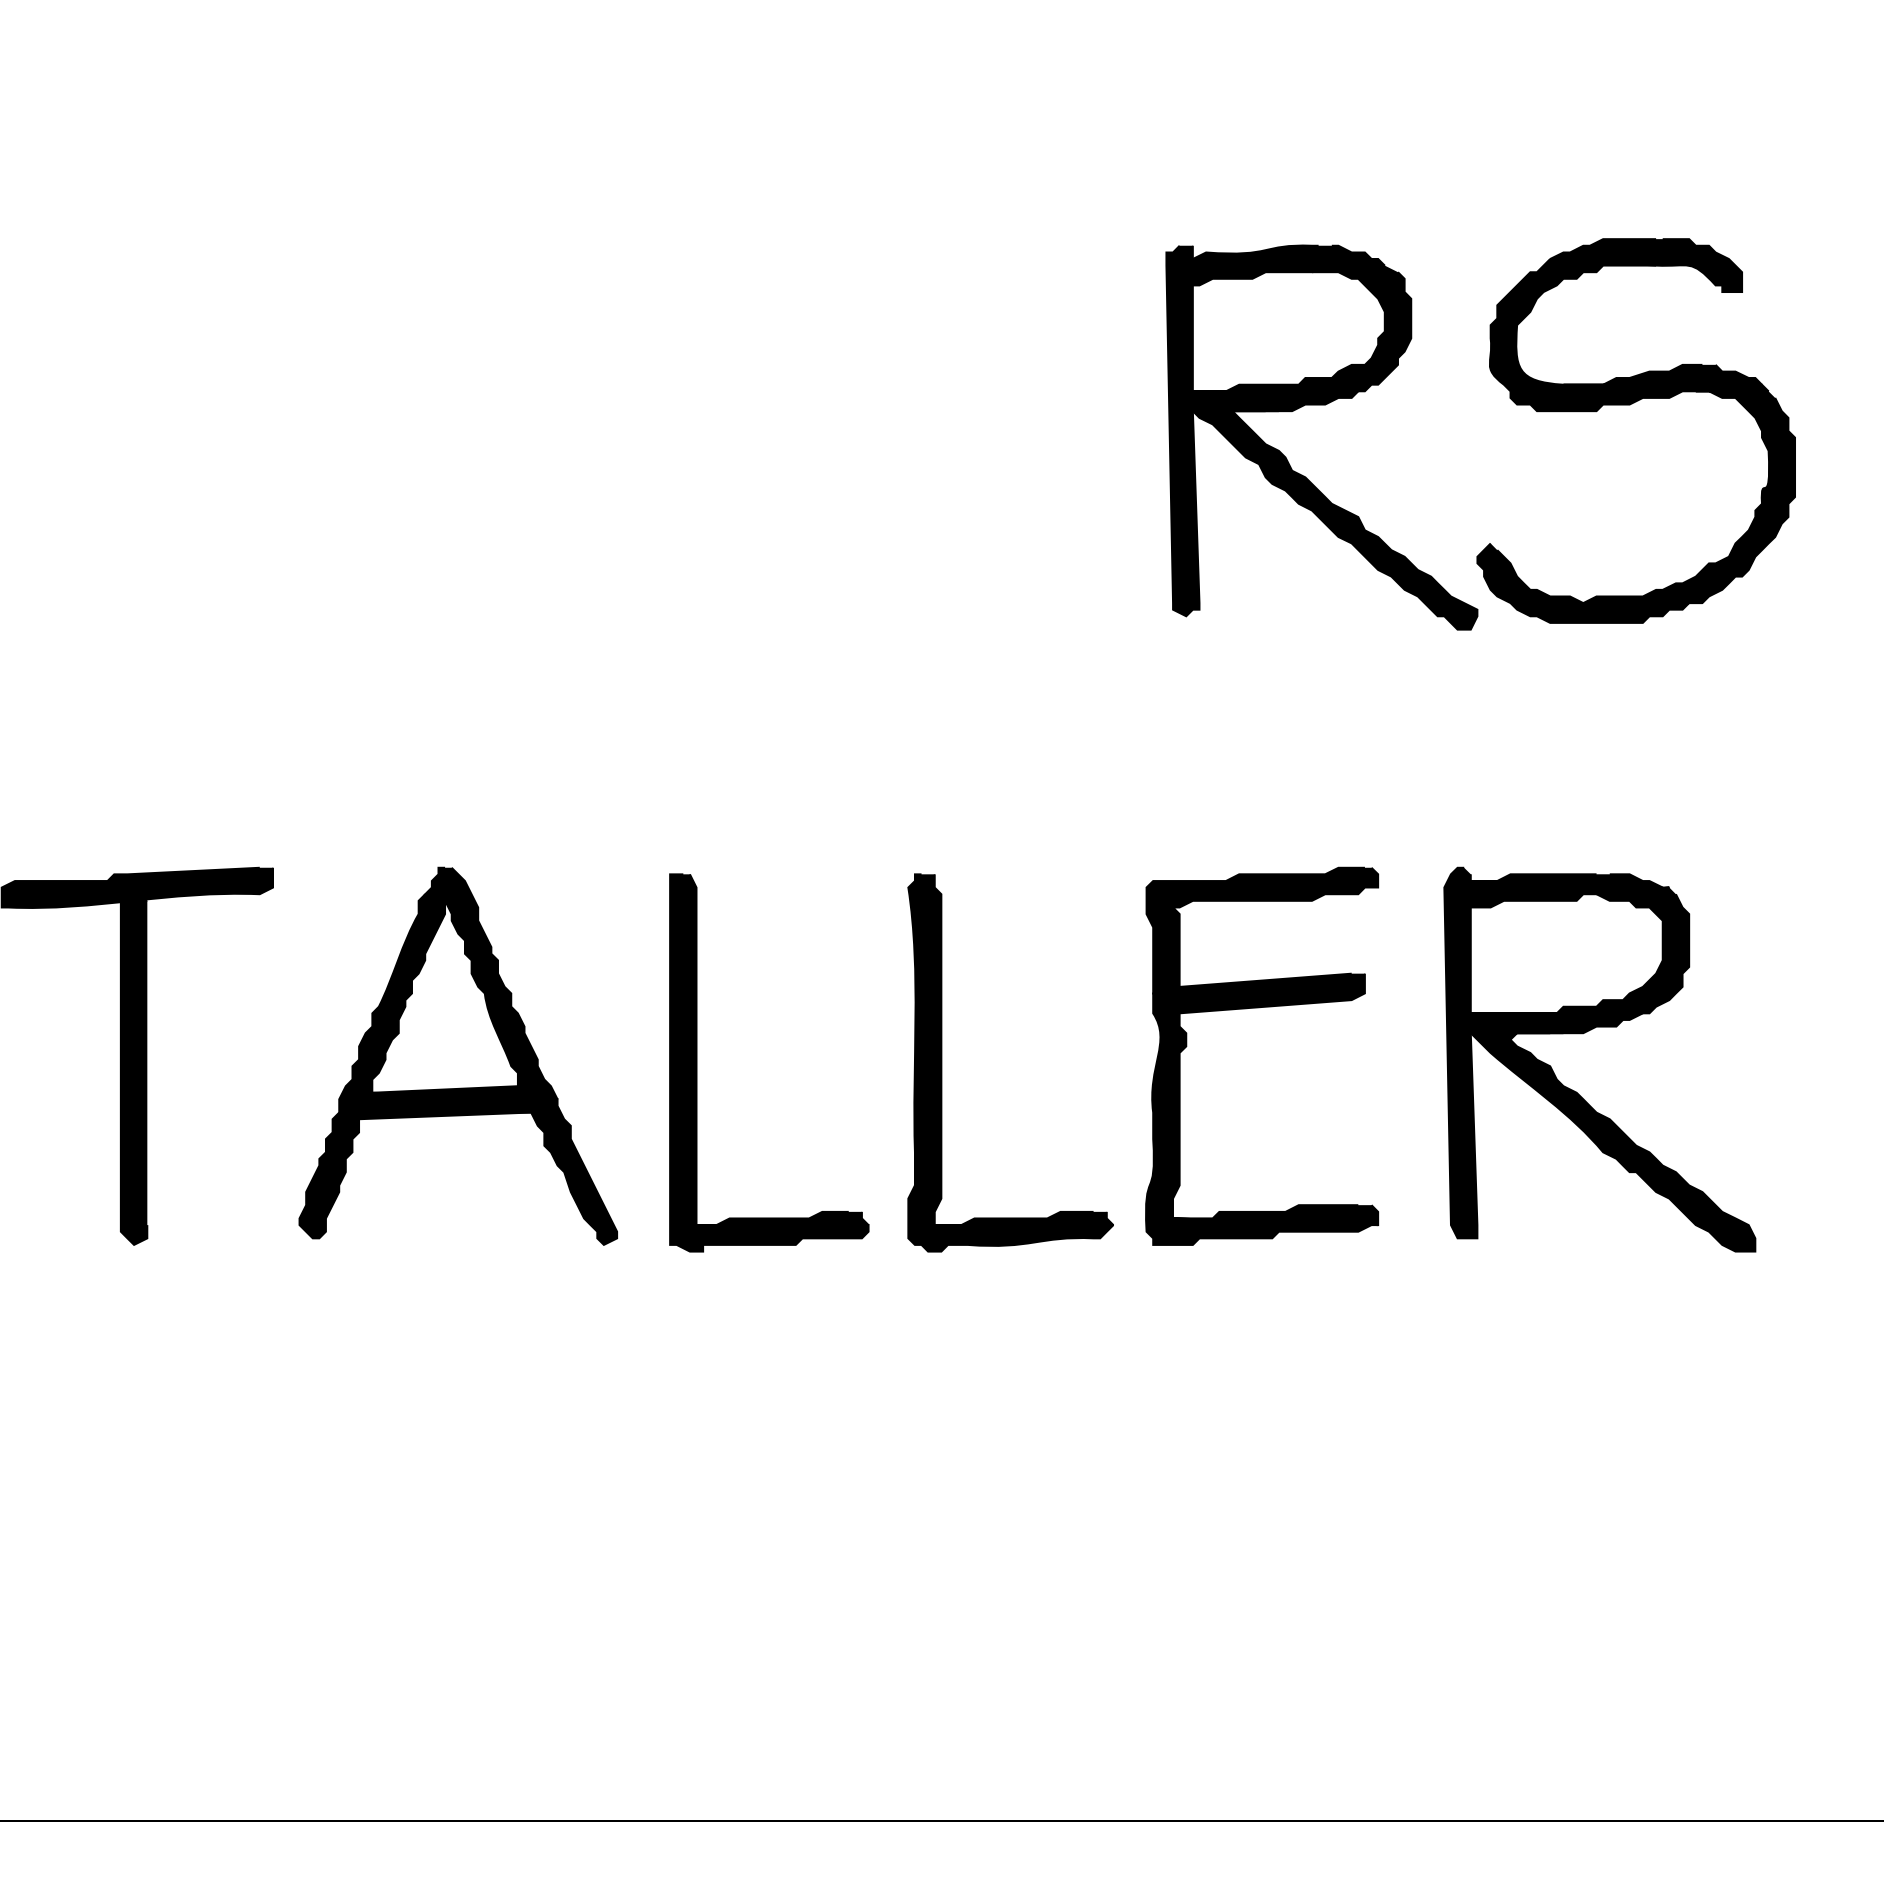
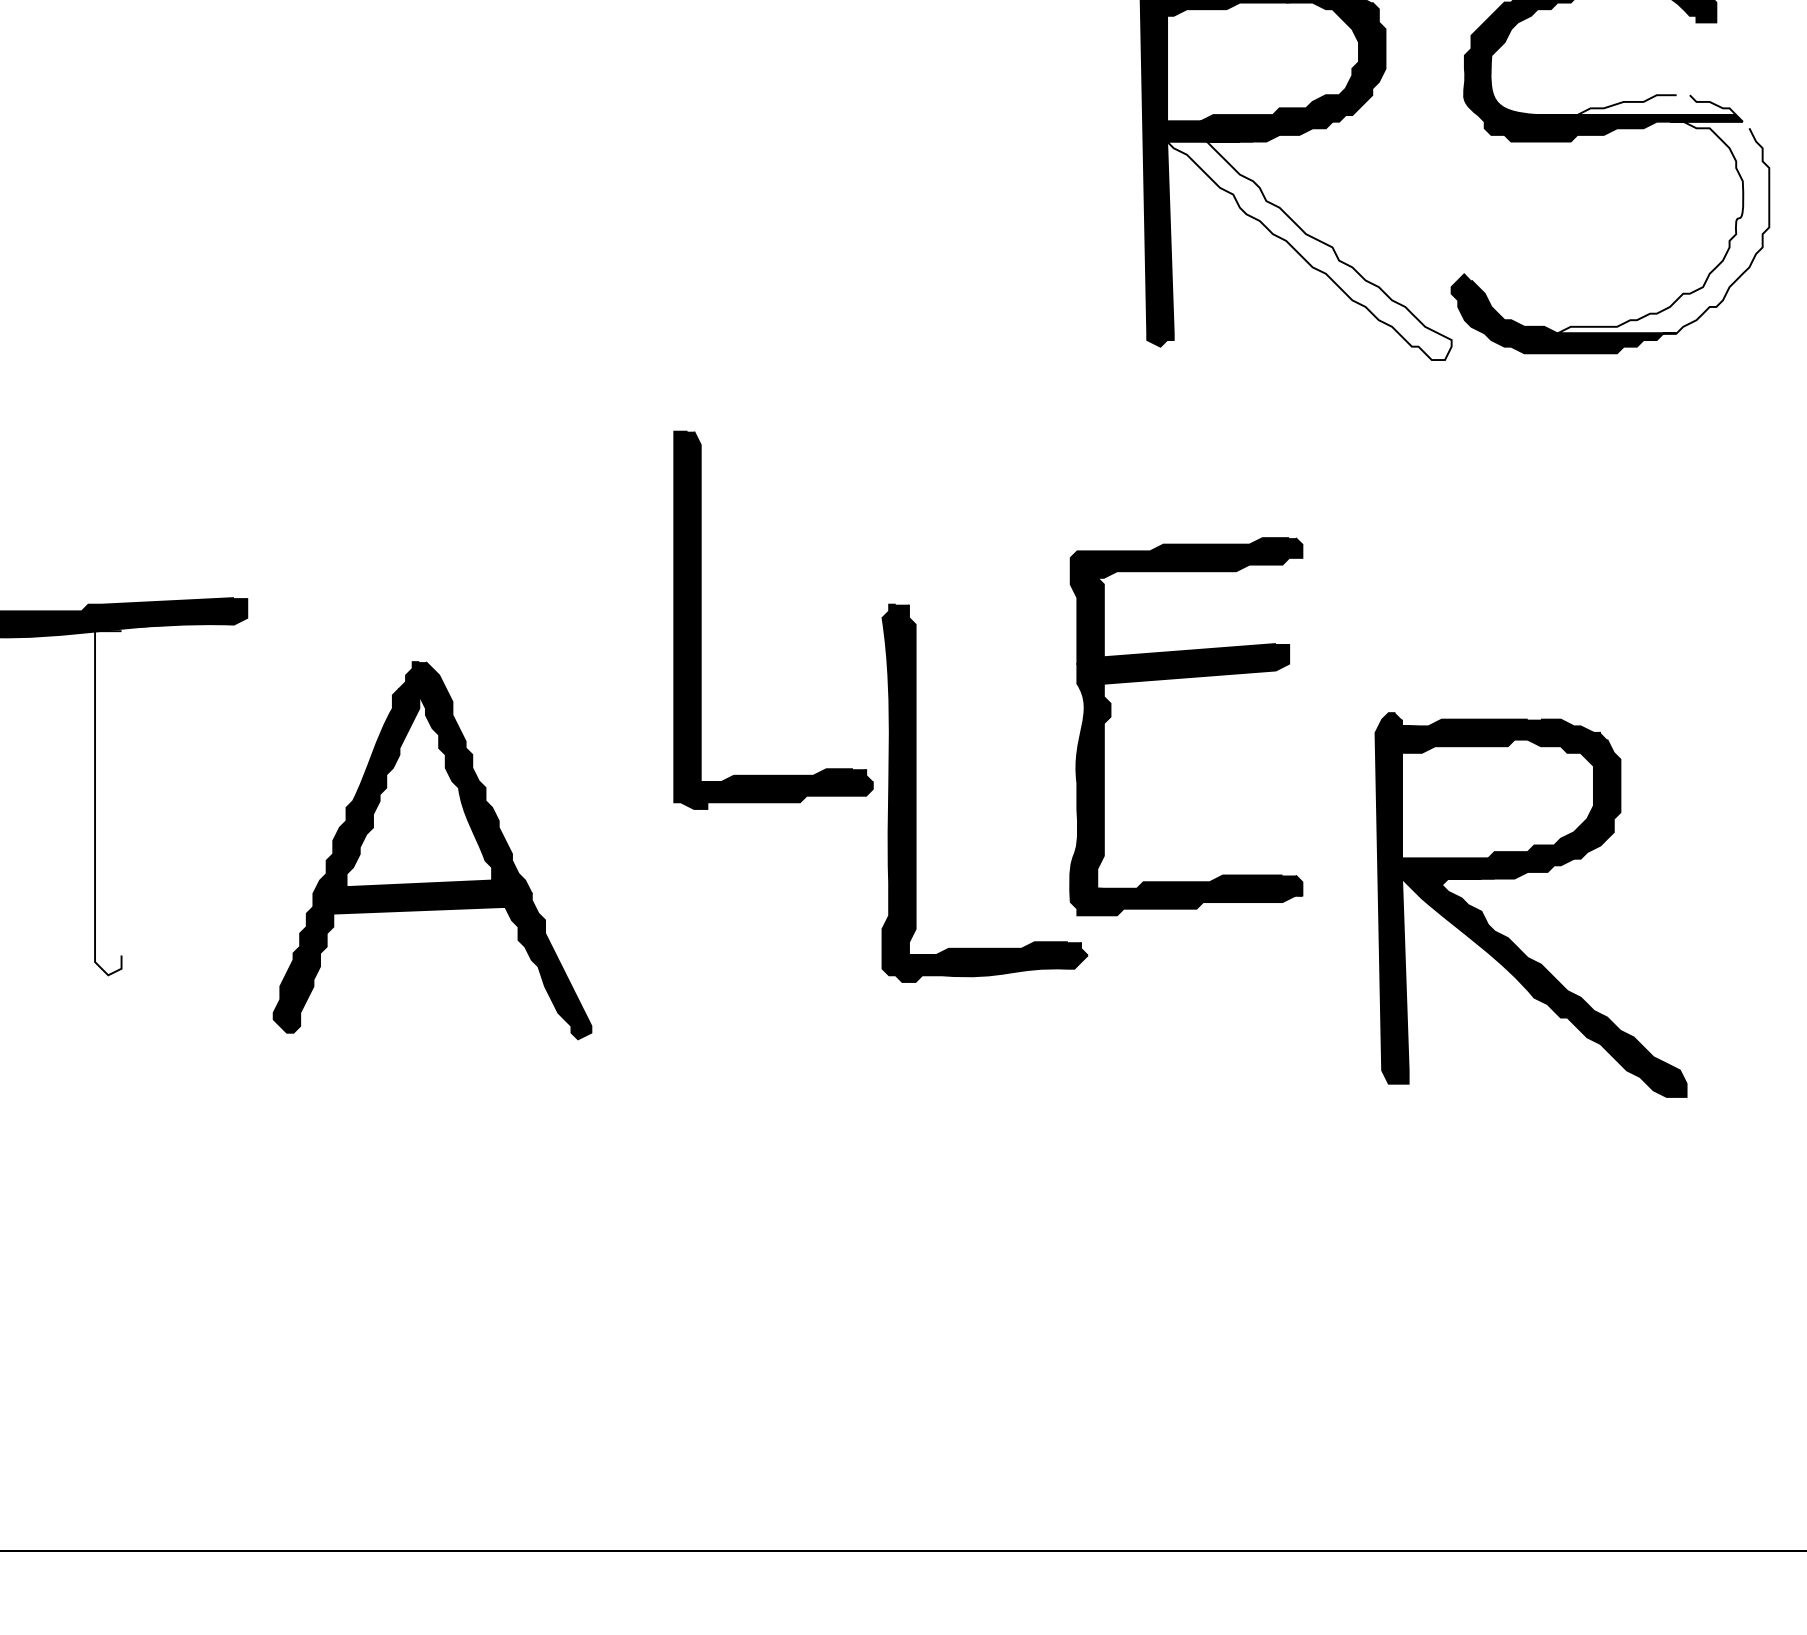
fill: (1662, 374) -> (1636, 104), removed
fill: (1689, 497) -> (1663, 227), removed
fill: (1334, 520) -> (1308, 250), removed
part: (1259, 1008) -> (1183, 678), moved
part: (1585, 1033) -> (1516, 878), moved
part: (457, 1055) -> (431, 849), moved
part: (697, 1062) -> (701, 619), moved
fill: (133, 1072) -> (107, 802), removed

